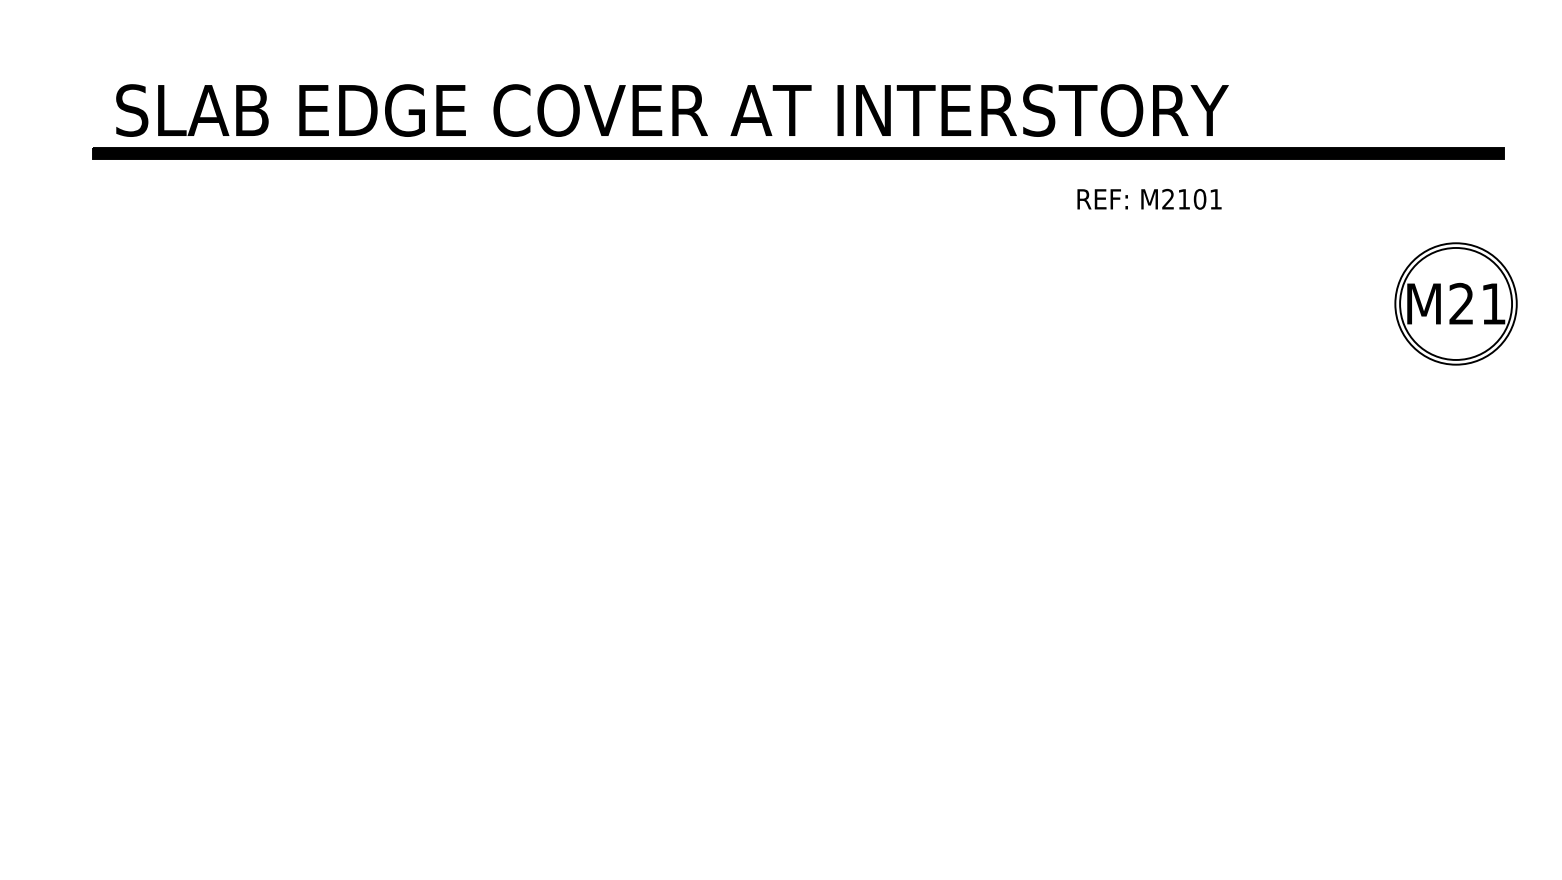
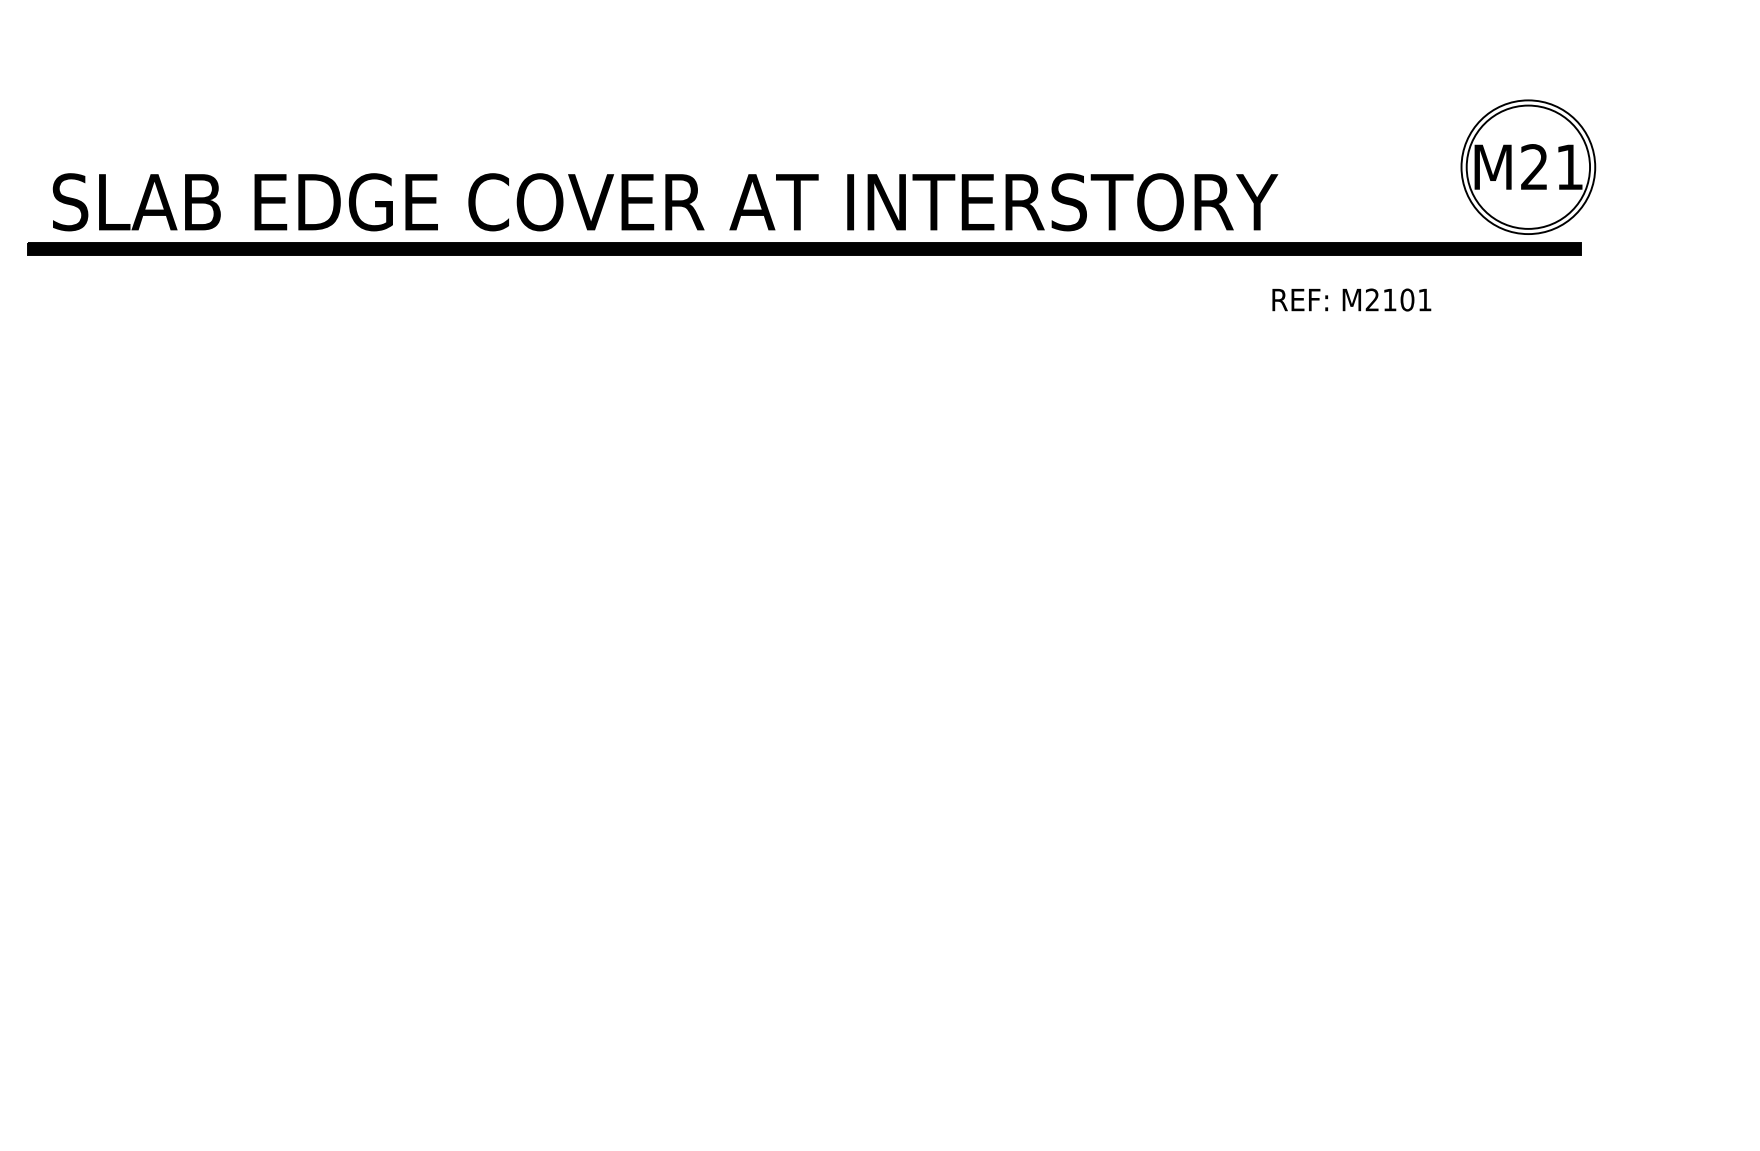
text: (1149, 198) -> (1351, 299), moved
part: (1456, 303) -> (1528, 166), moved

